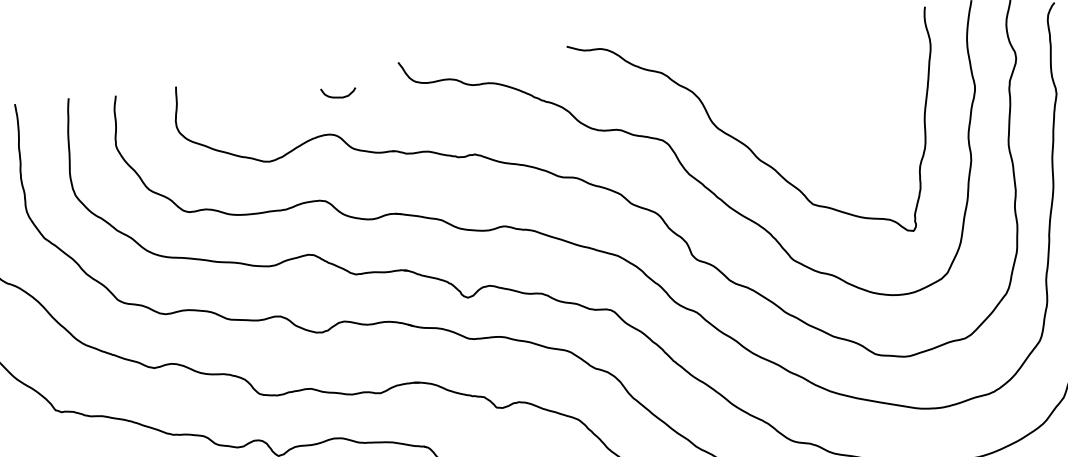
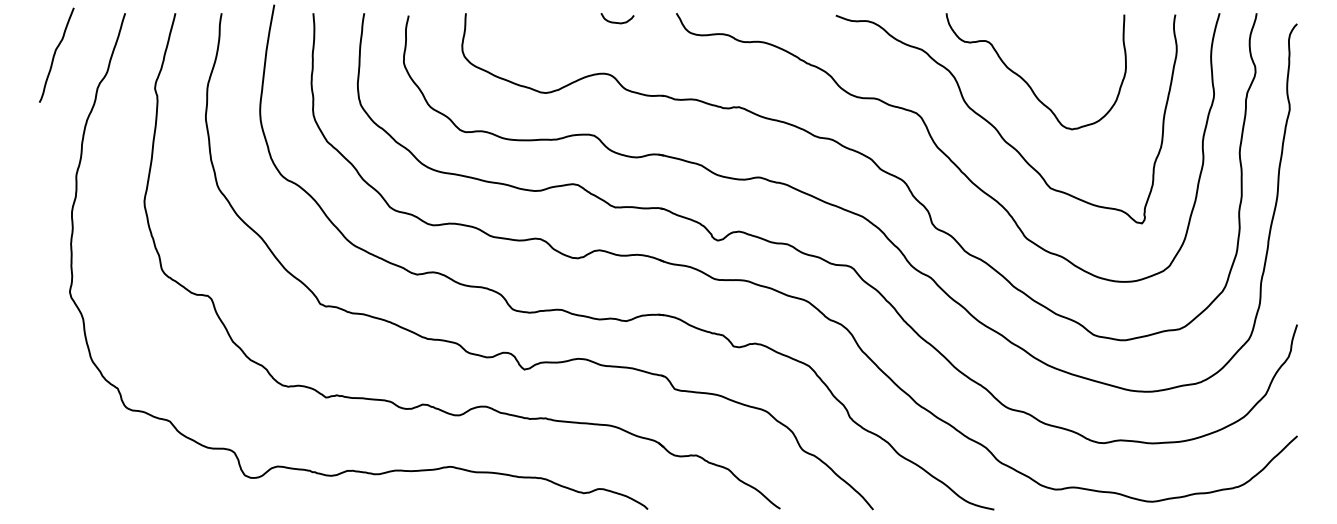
curve: (774, 93) -> (1025, 80), added
curve: (336, 96) -> (615, 21), moved

